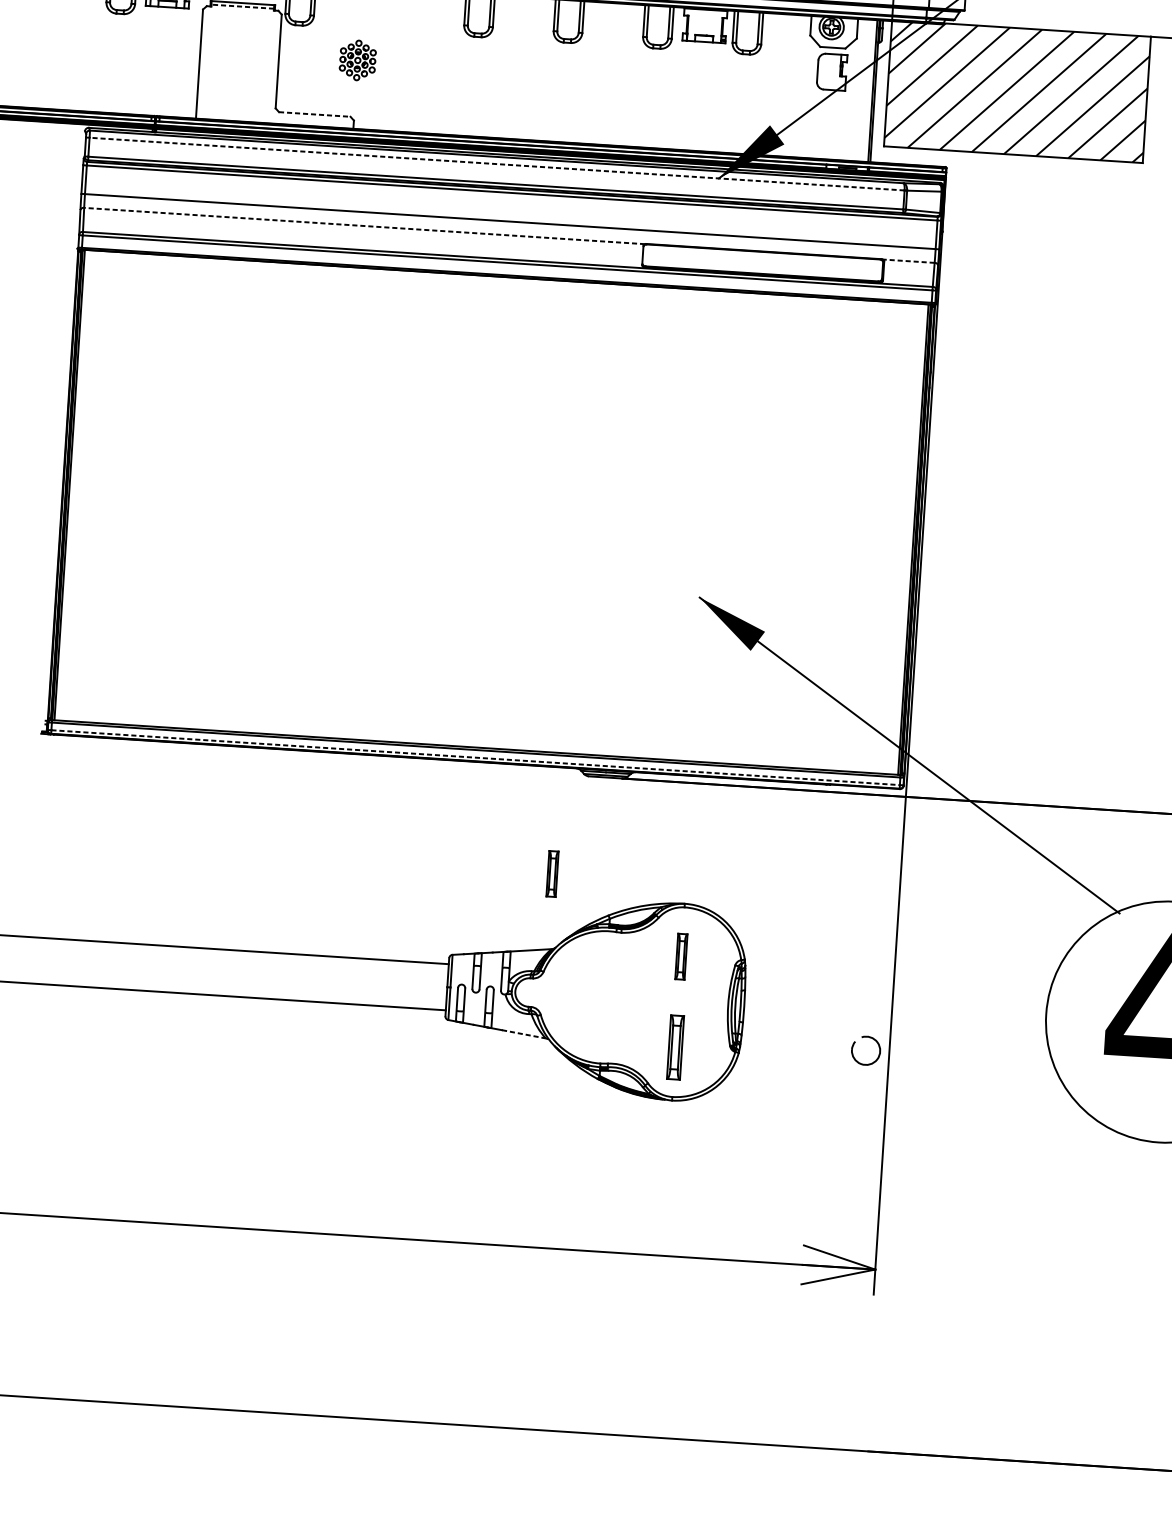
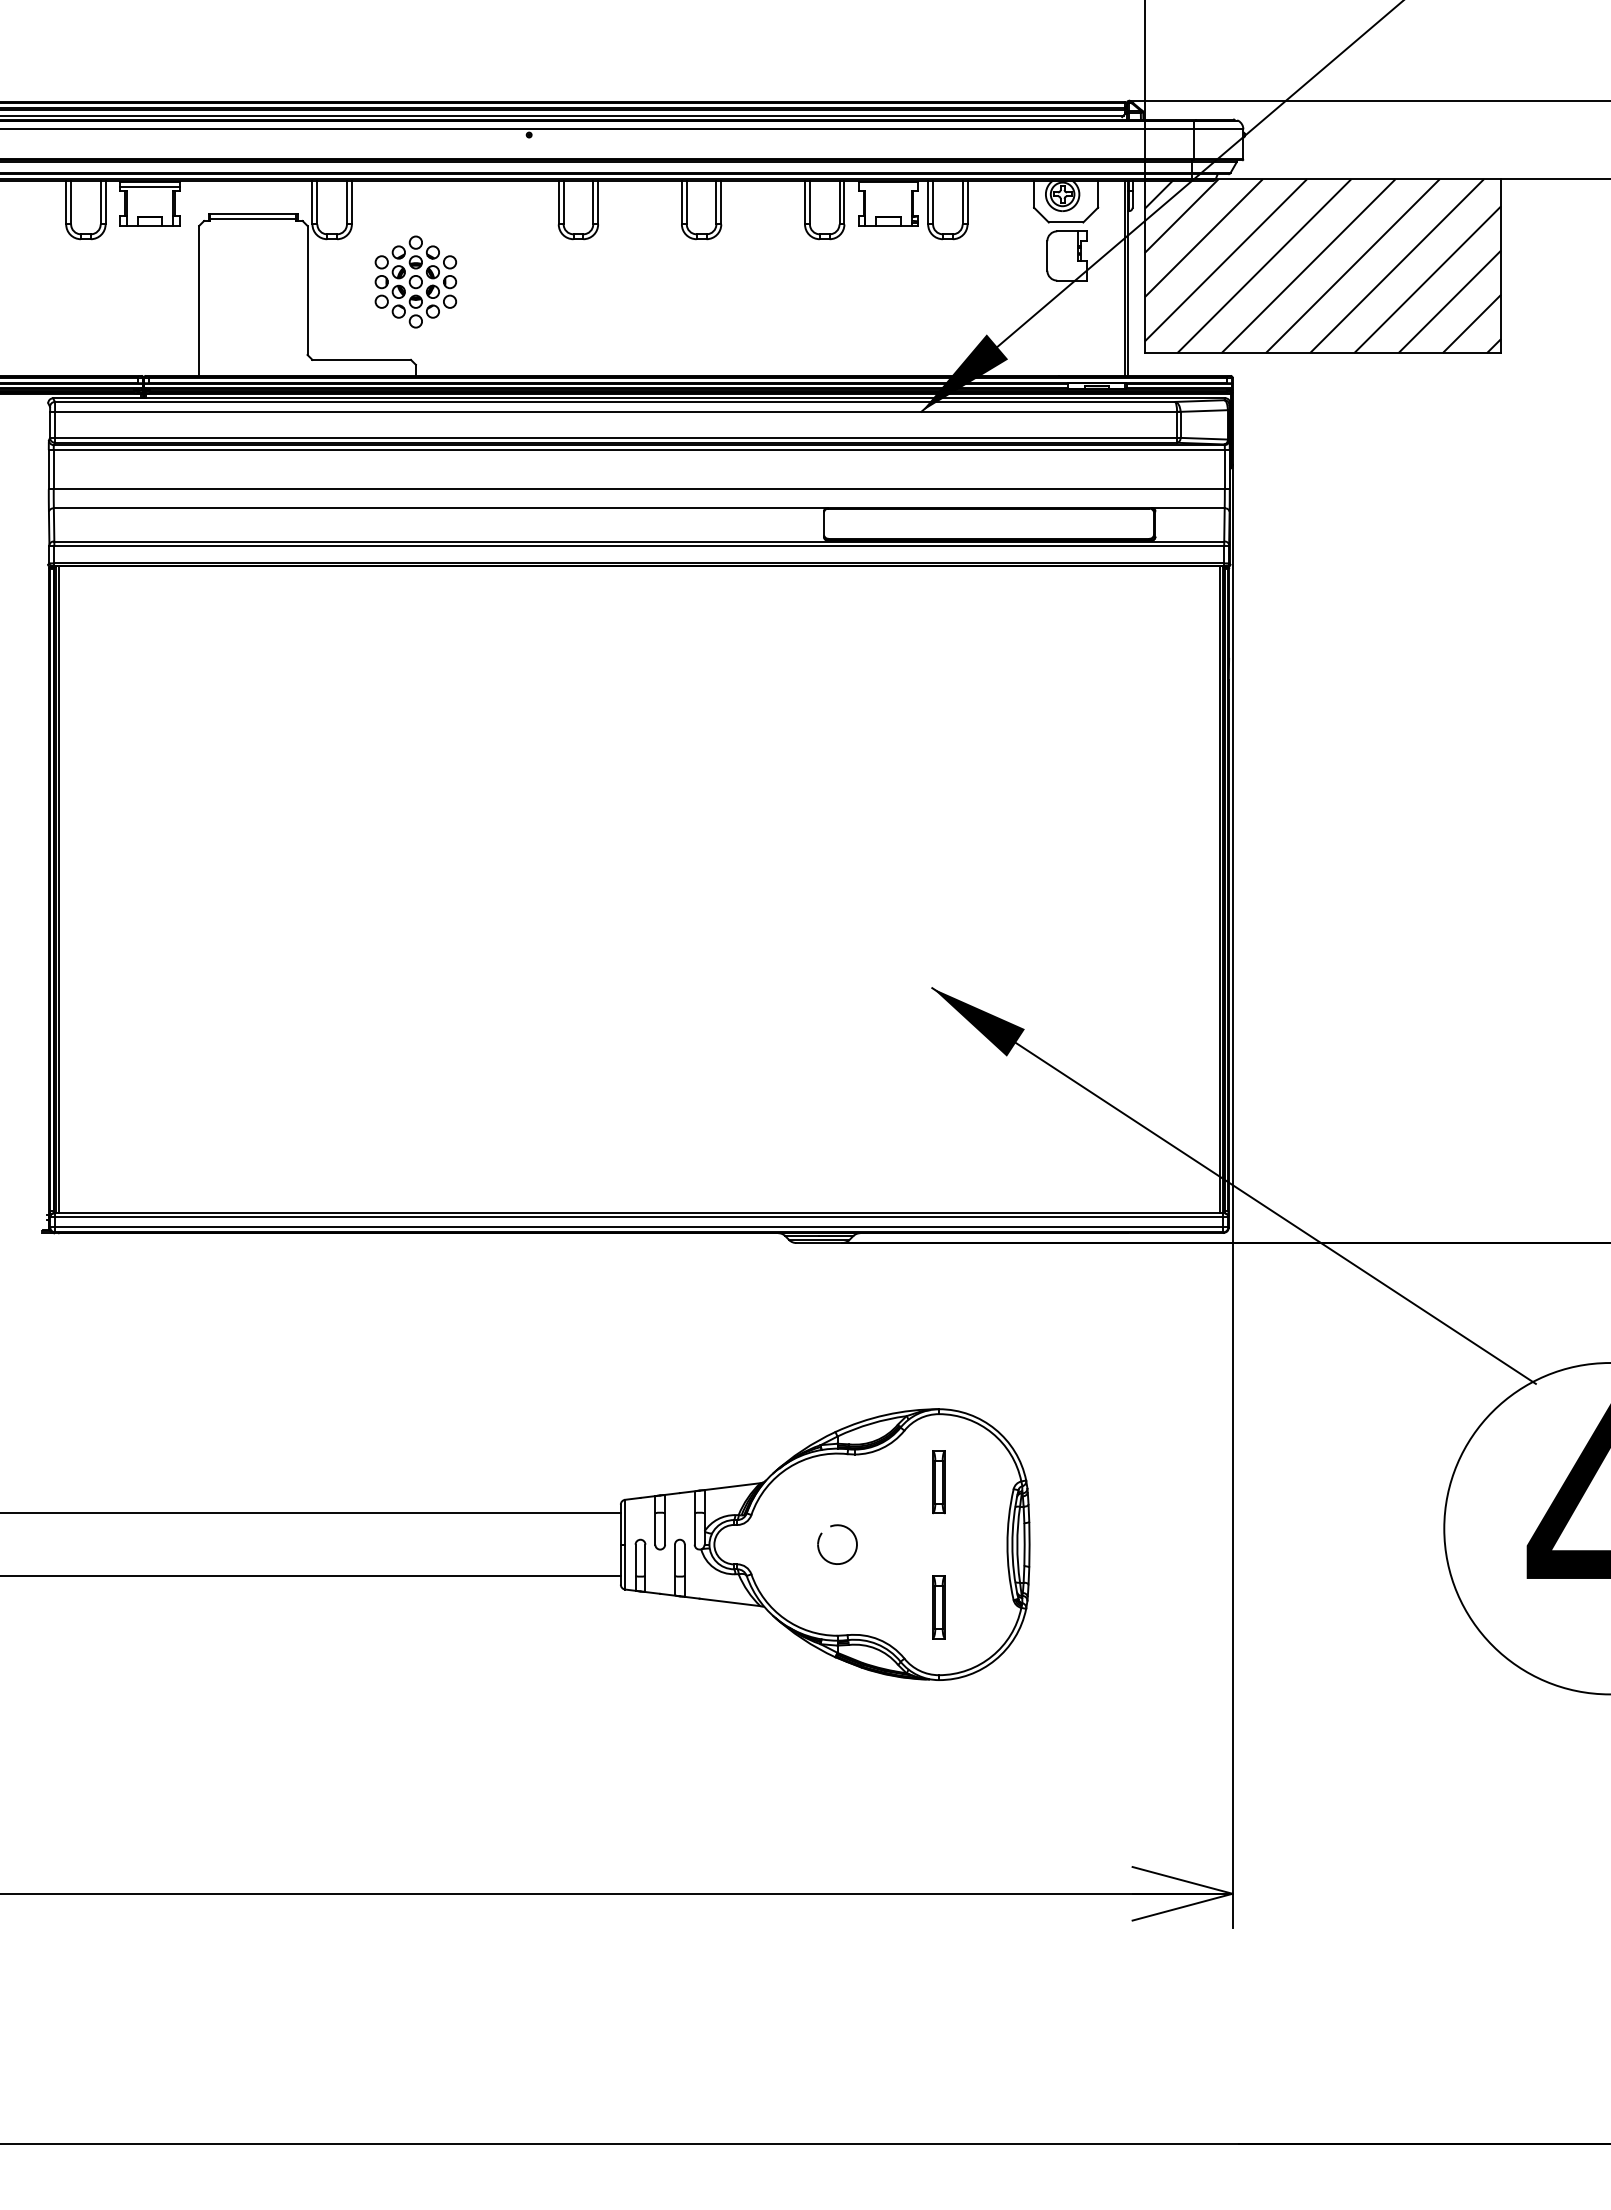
line: (242, 6) -> (252, 218), dashed -> solid
part: (357, 60) -> (415, 281), size x1.67
line: (315, 114) -> (362, 359), dashed -> solid
line: (496, 163) -> (615, 411), dashed -> solid
line: (364, 226) -> (439, 508), dashed -> solid
line: (909, 261) -> (1189, 508), dashed -> solid
line: (475, 757) -> (639, 1227), dashed -> solid
part: (552, 874) -> (754, 1380), removed
line: (524, 1034) -> (730, 1602), dashed -> solid
part: (866, 1037) -> (837, 1526), moved
part: (675, 1047) -> (938, 1607), size x0.71

